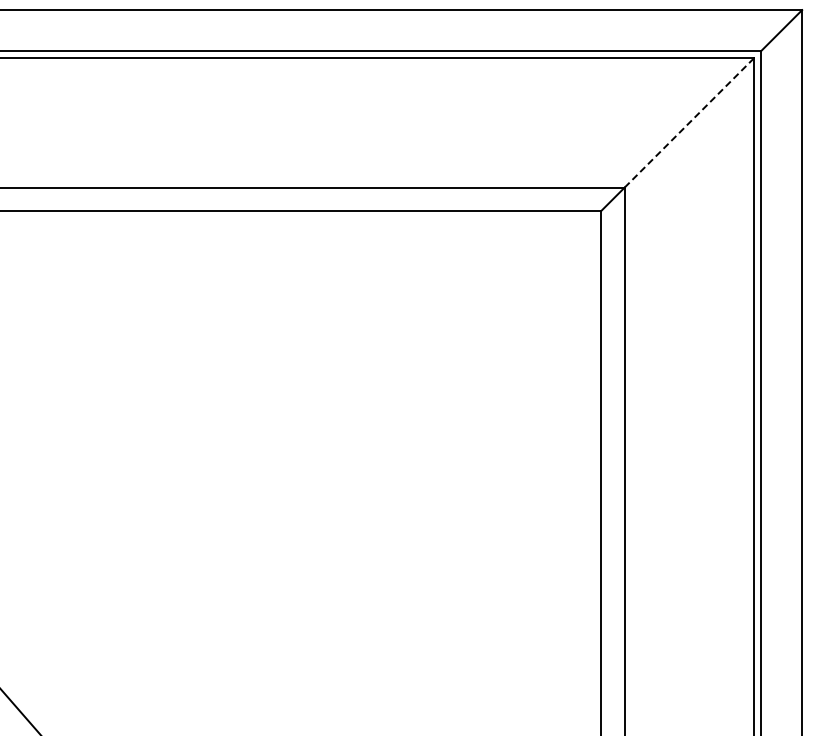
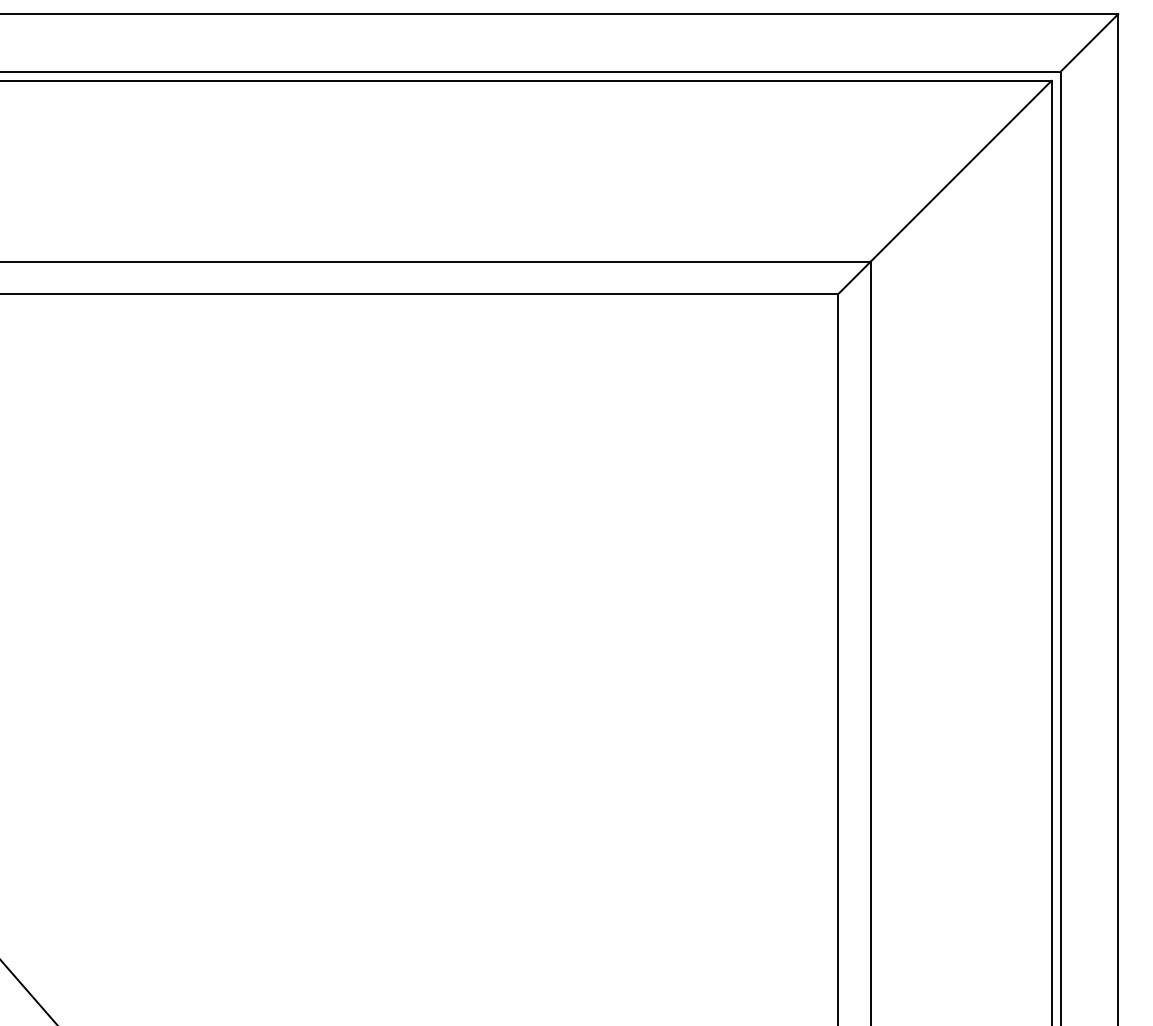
line: (689, 122) -> (961, 170), dashed -> solid

